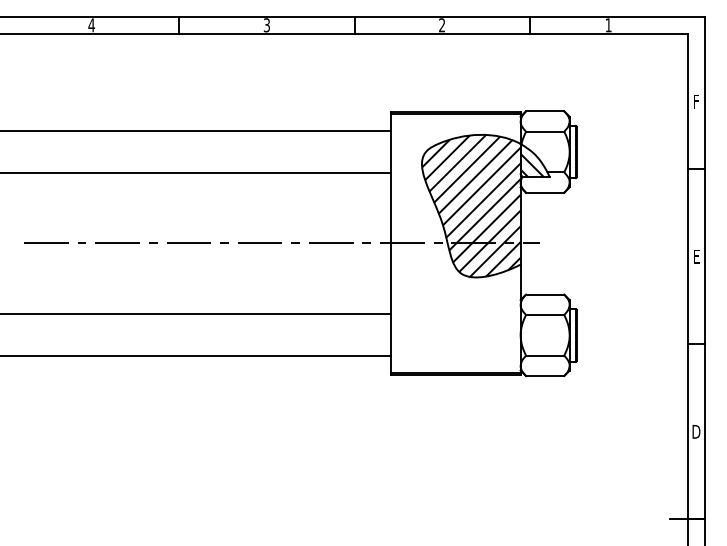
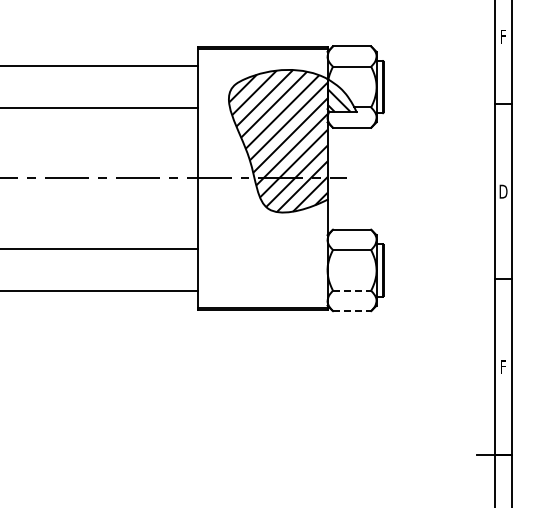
text: (696, 256) -> (503, 191), E -> D
line: (545, 355) -> (352, 290), solid -> dashed
line: (545, 376) -> (352, 311), solid -> dashed
text: (696, 431) -> (503, 366), D -> F

